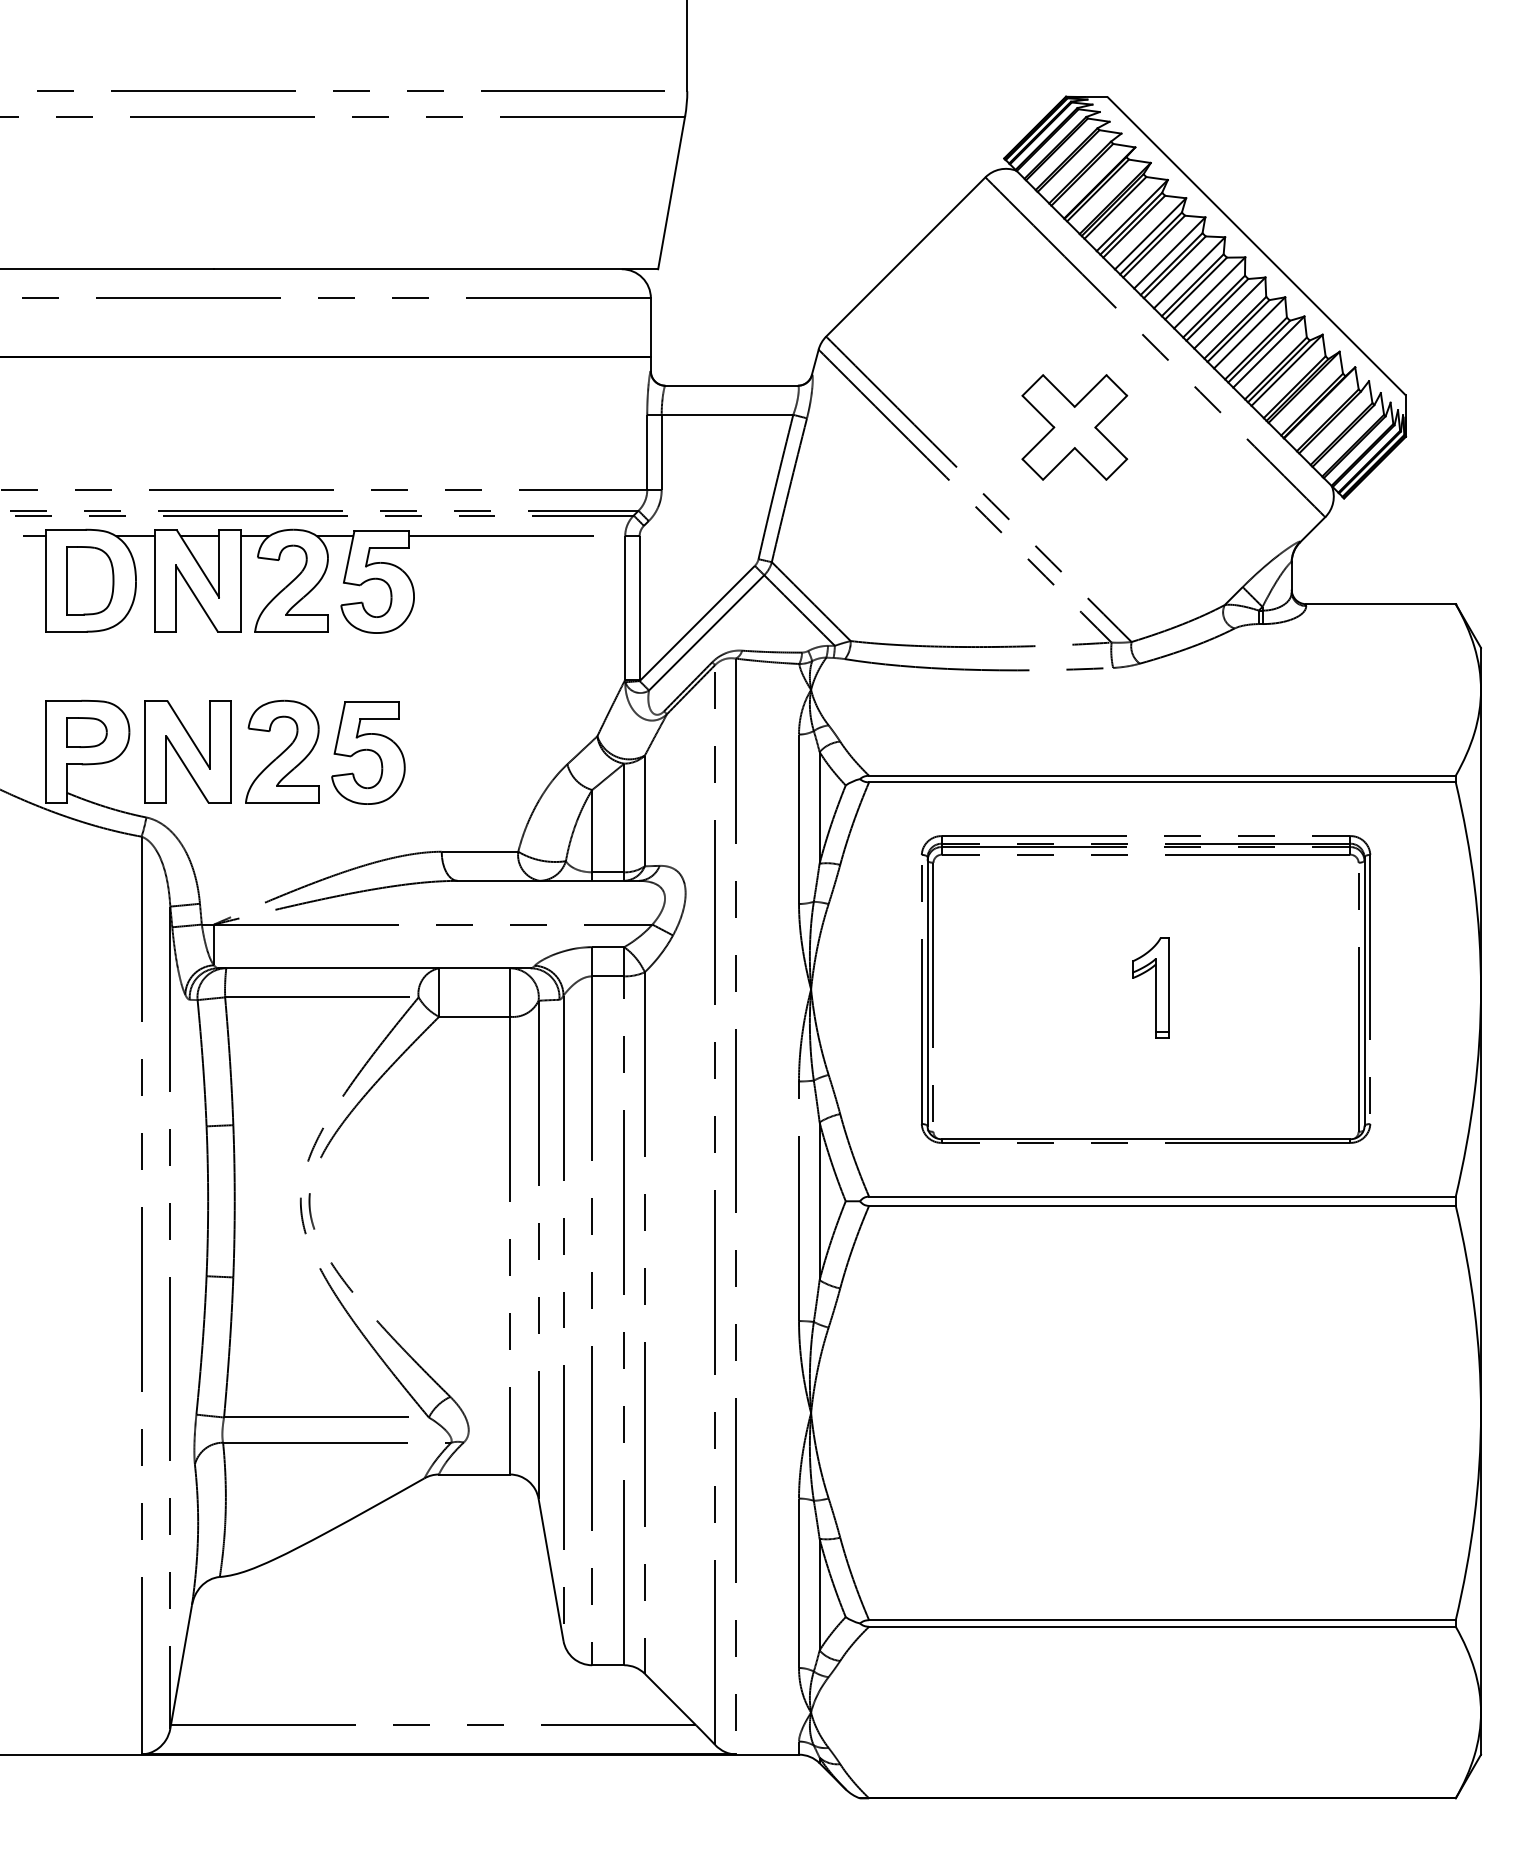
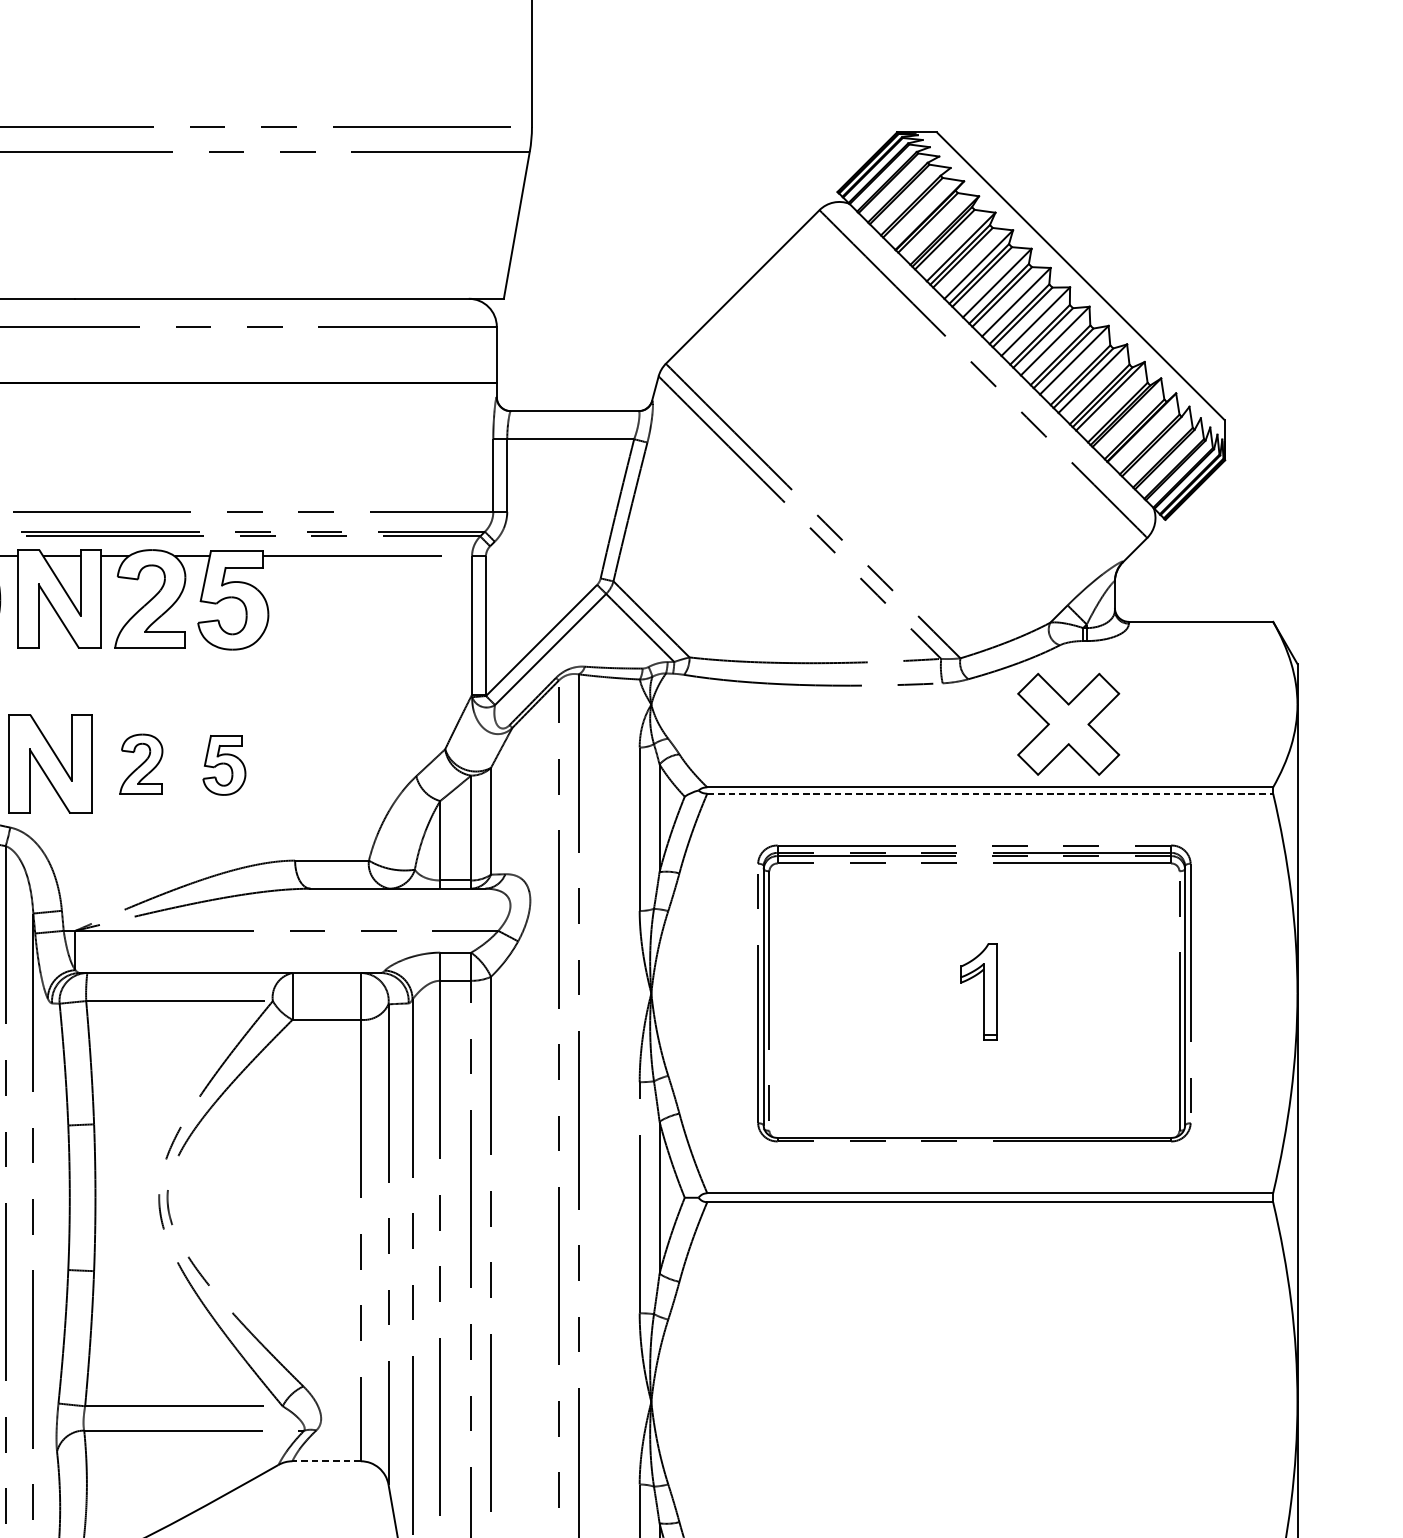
part: (1074, 427) -> (1068, 724), moved
part: (282, 751) -> (141, 763), size x0.6
part: (368, 752) -> (224, 764), size x0.6
line: (1162, 782) -> (990, 793), solid -> dashed
line: (474, 1474) -> (326, 1461), solid -> dashed

